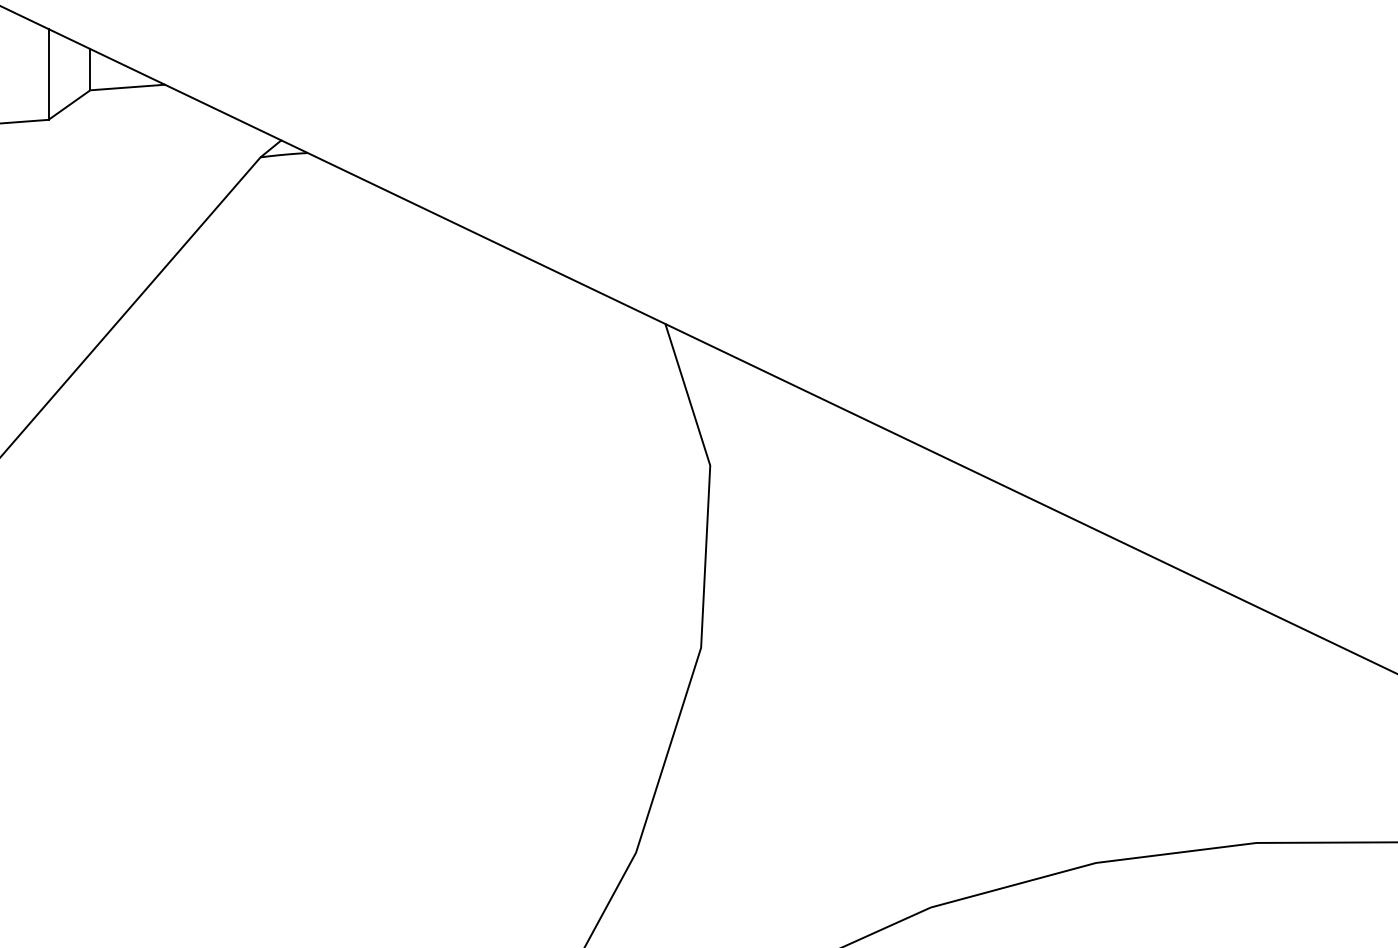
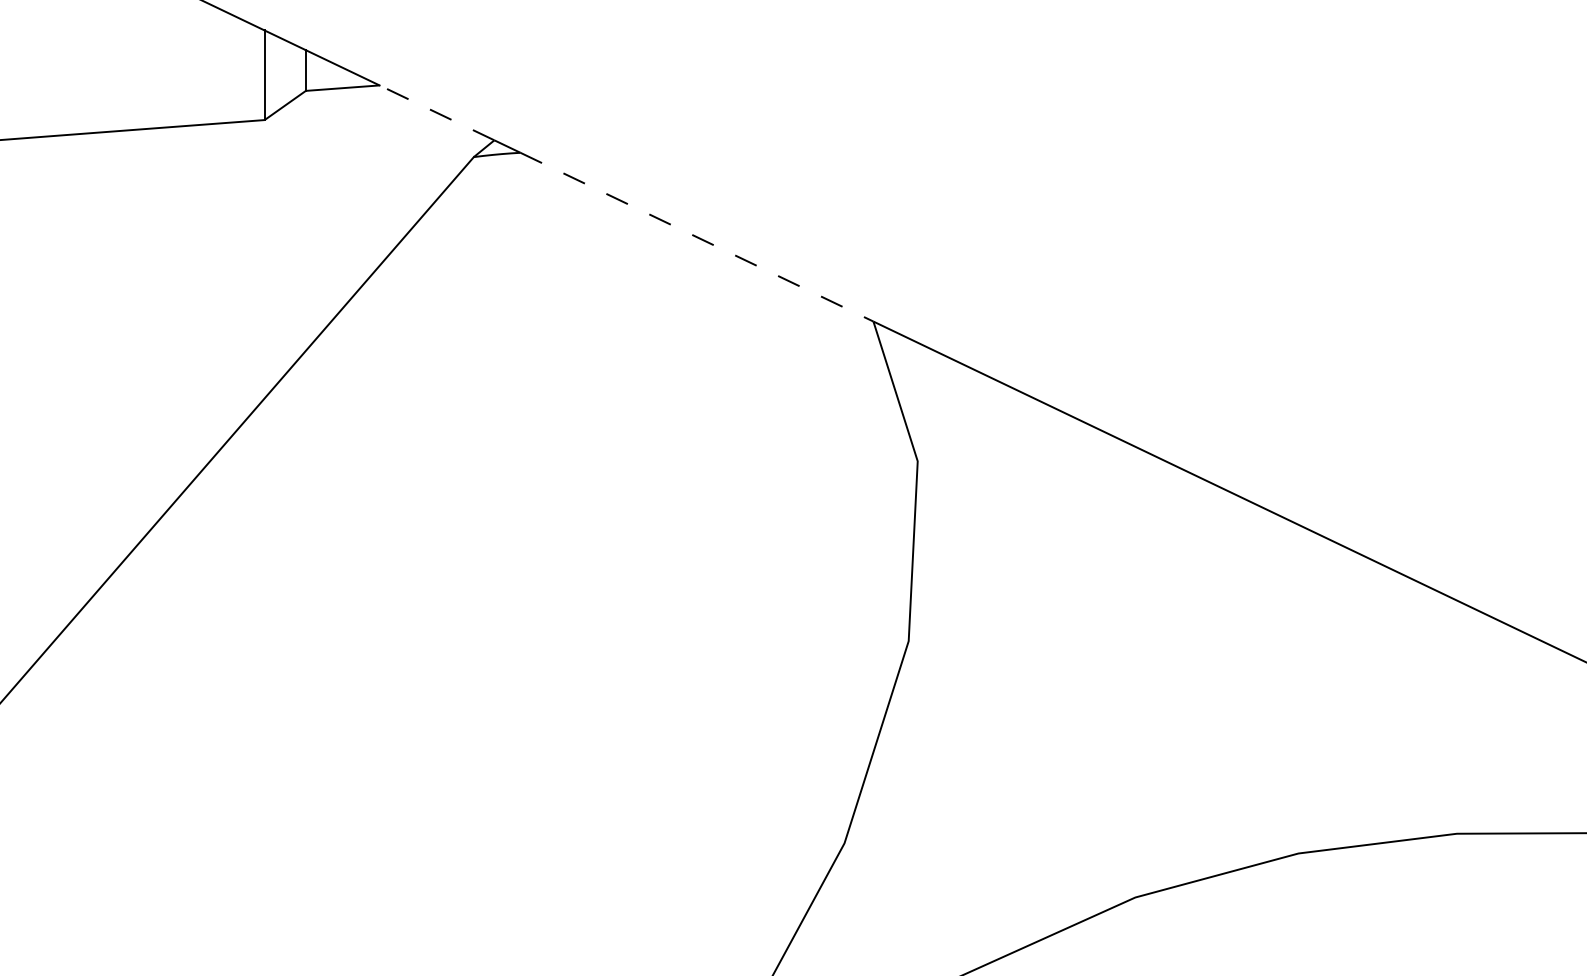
line: (223, 112) -> (437, 112), solid -> dashed
line: (486, 238) -> (696, 237), solid -> dashed

